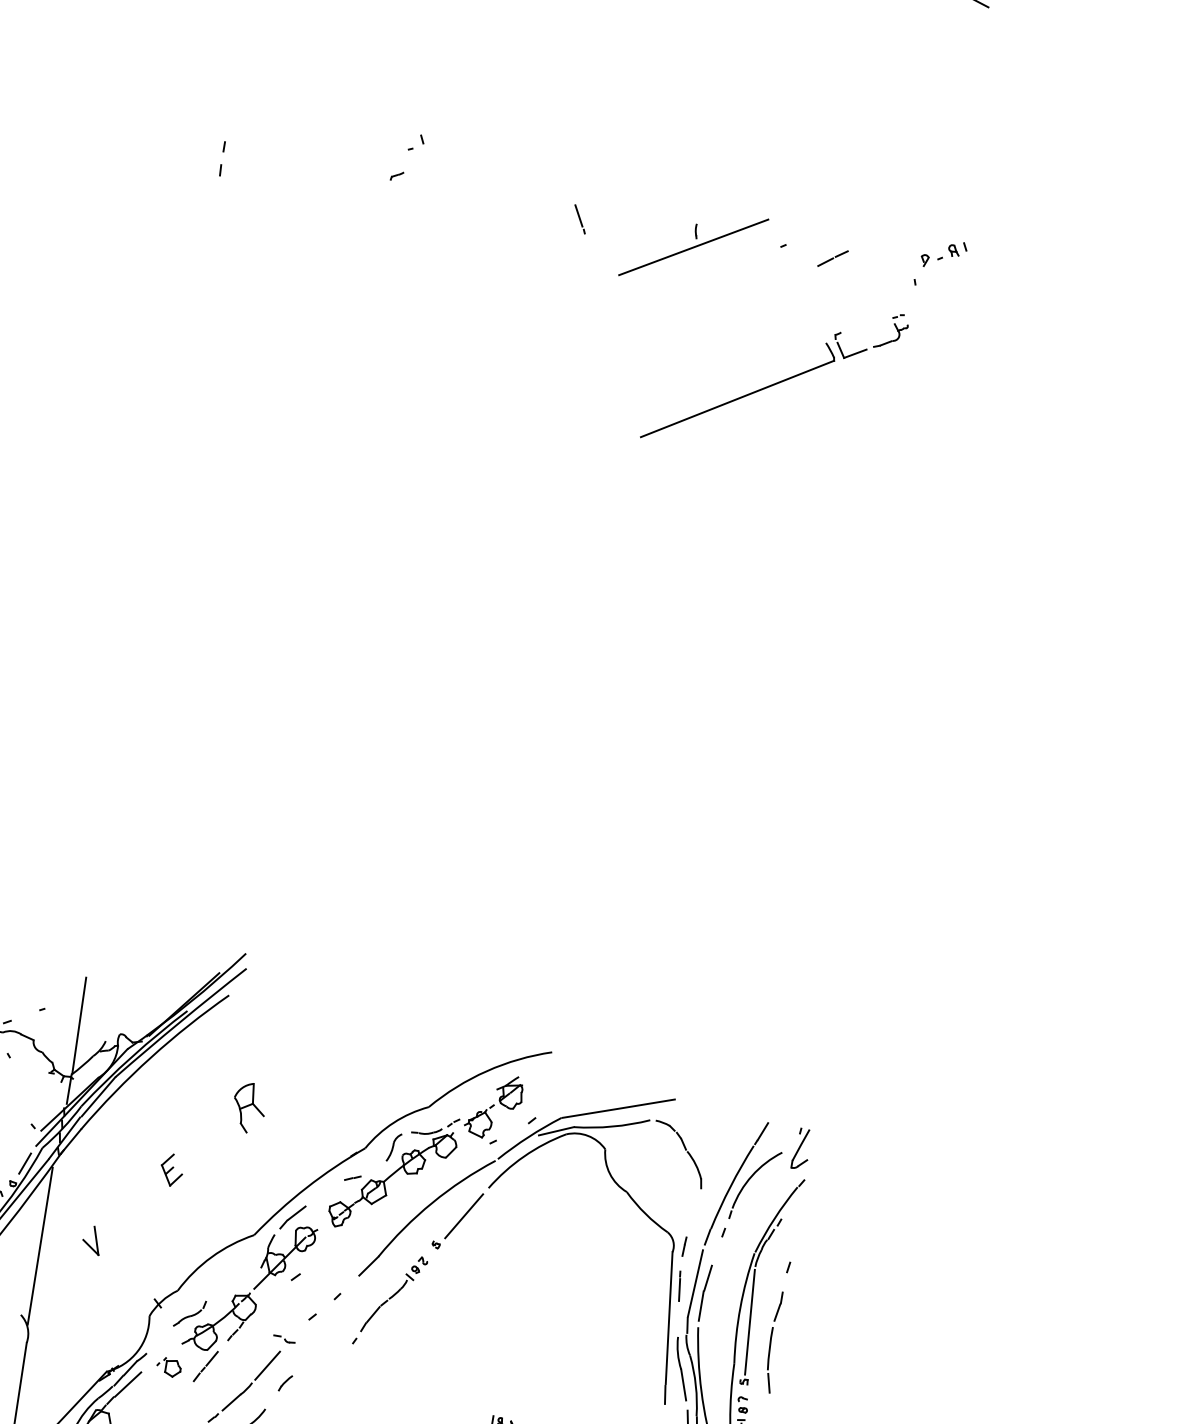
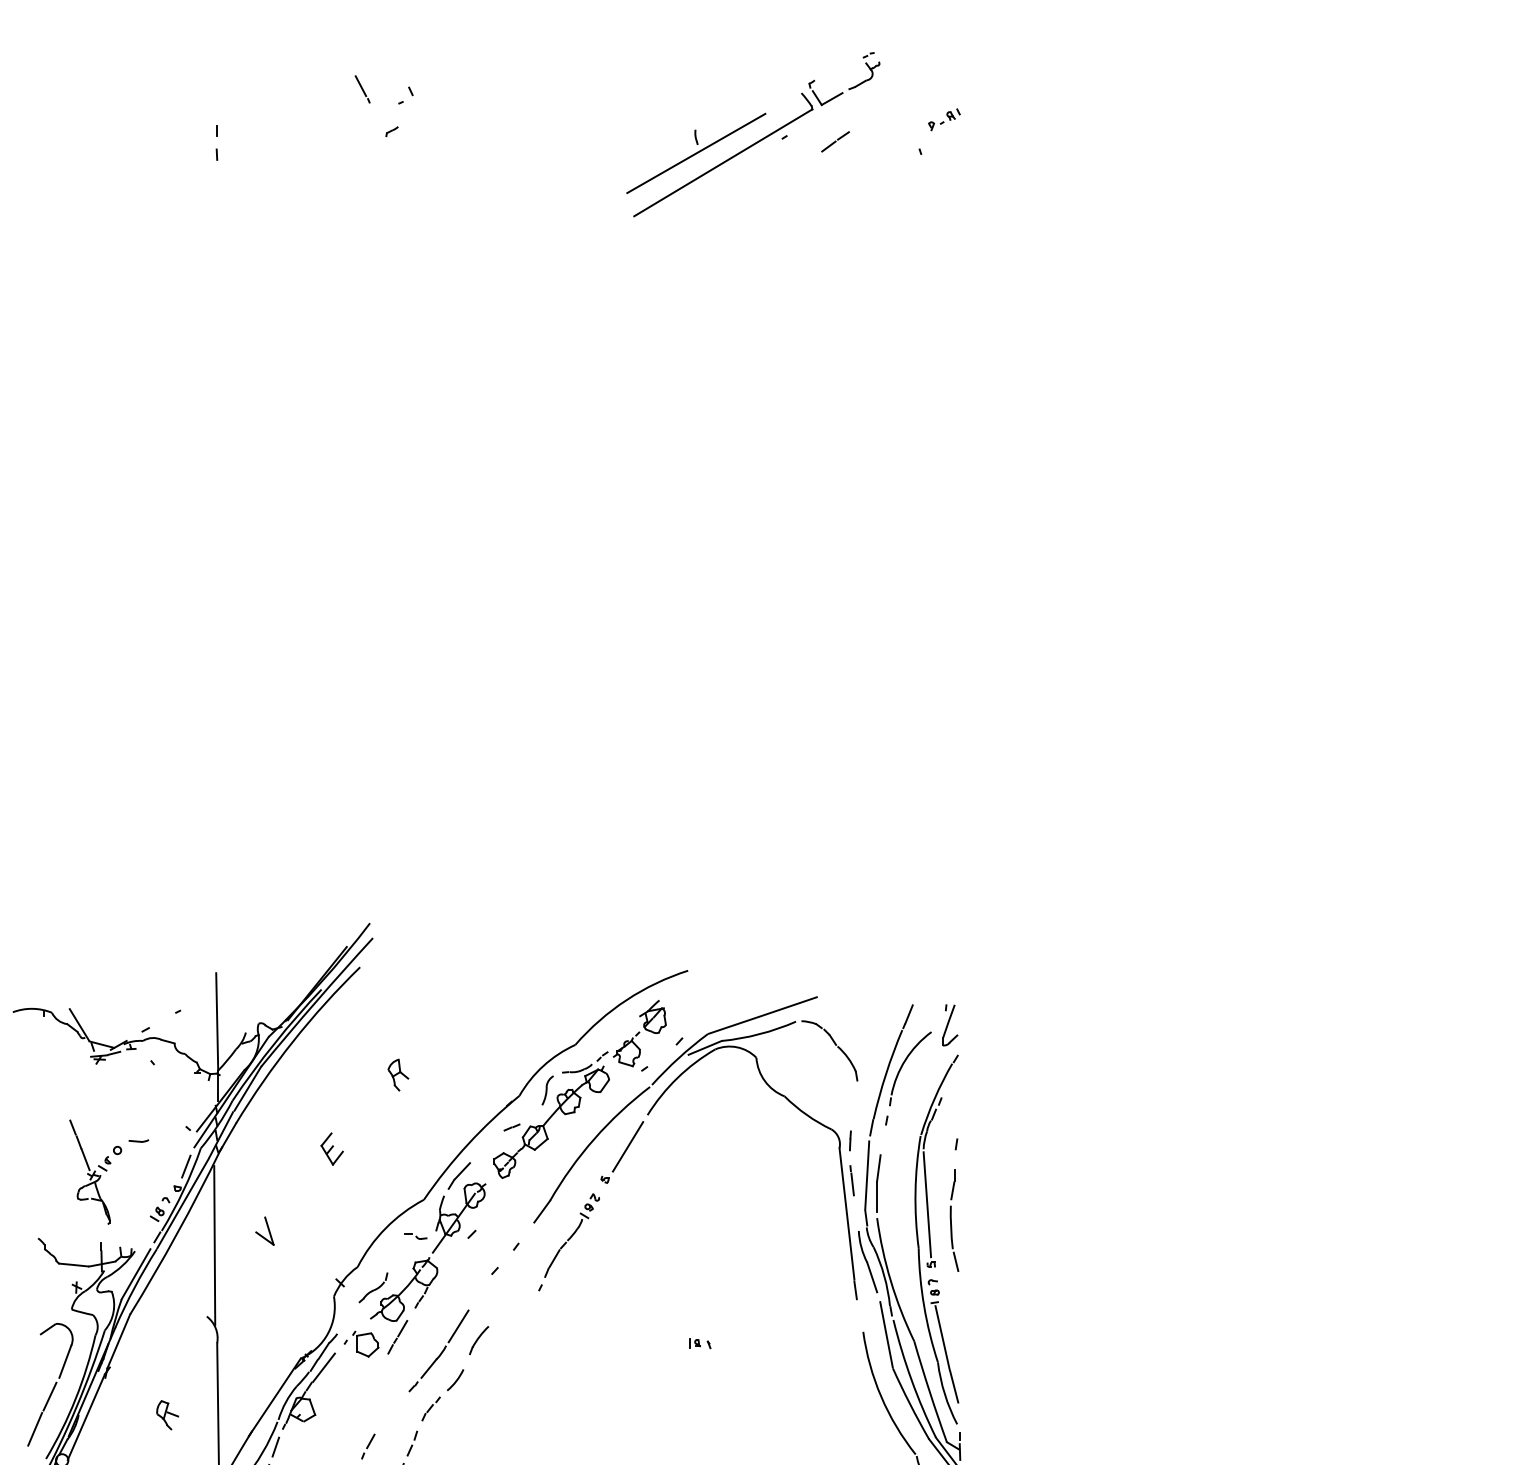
line: (579, 219) -> (362, 89), moved
part: (944, 254) -> (944, 119), size x0.71
part: (775, 382) -> (758, 140), moved
part: (249, 1107) -> (398, 1074), size x0.62
part: (284, 1339) -> (415, 1236), moved
part: (169, 1366) -> (361, 1343), size x1.43
part: (285, 1383) -> (479, 1340), size x1.67

